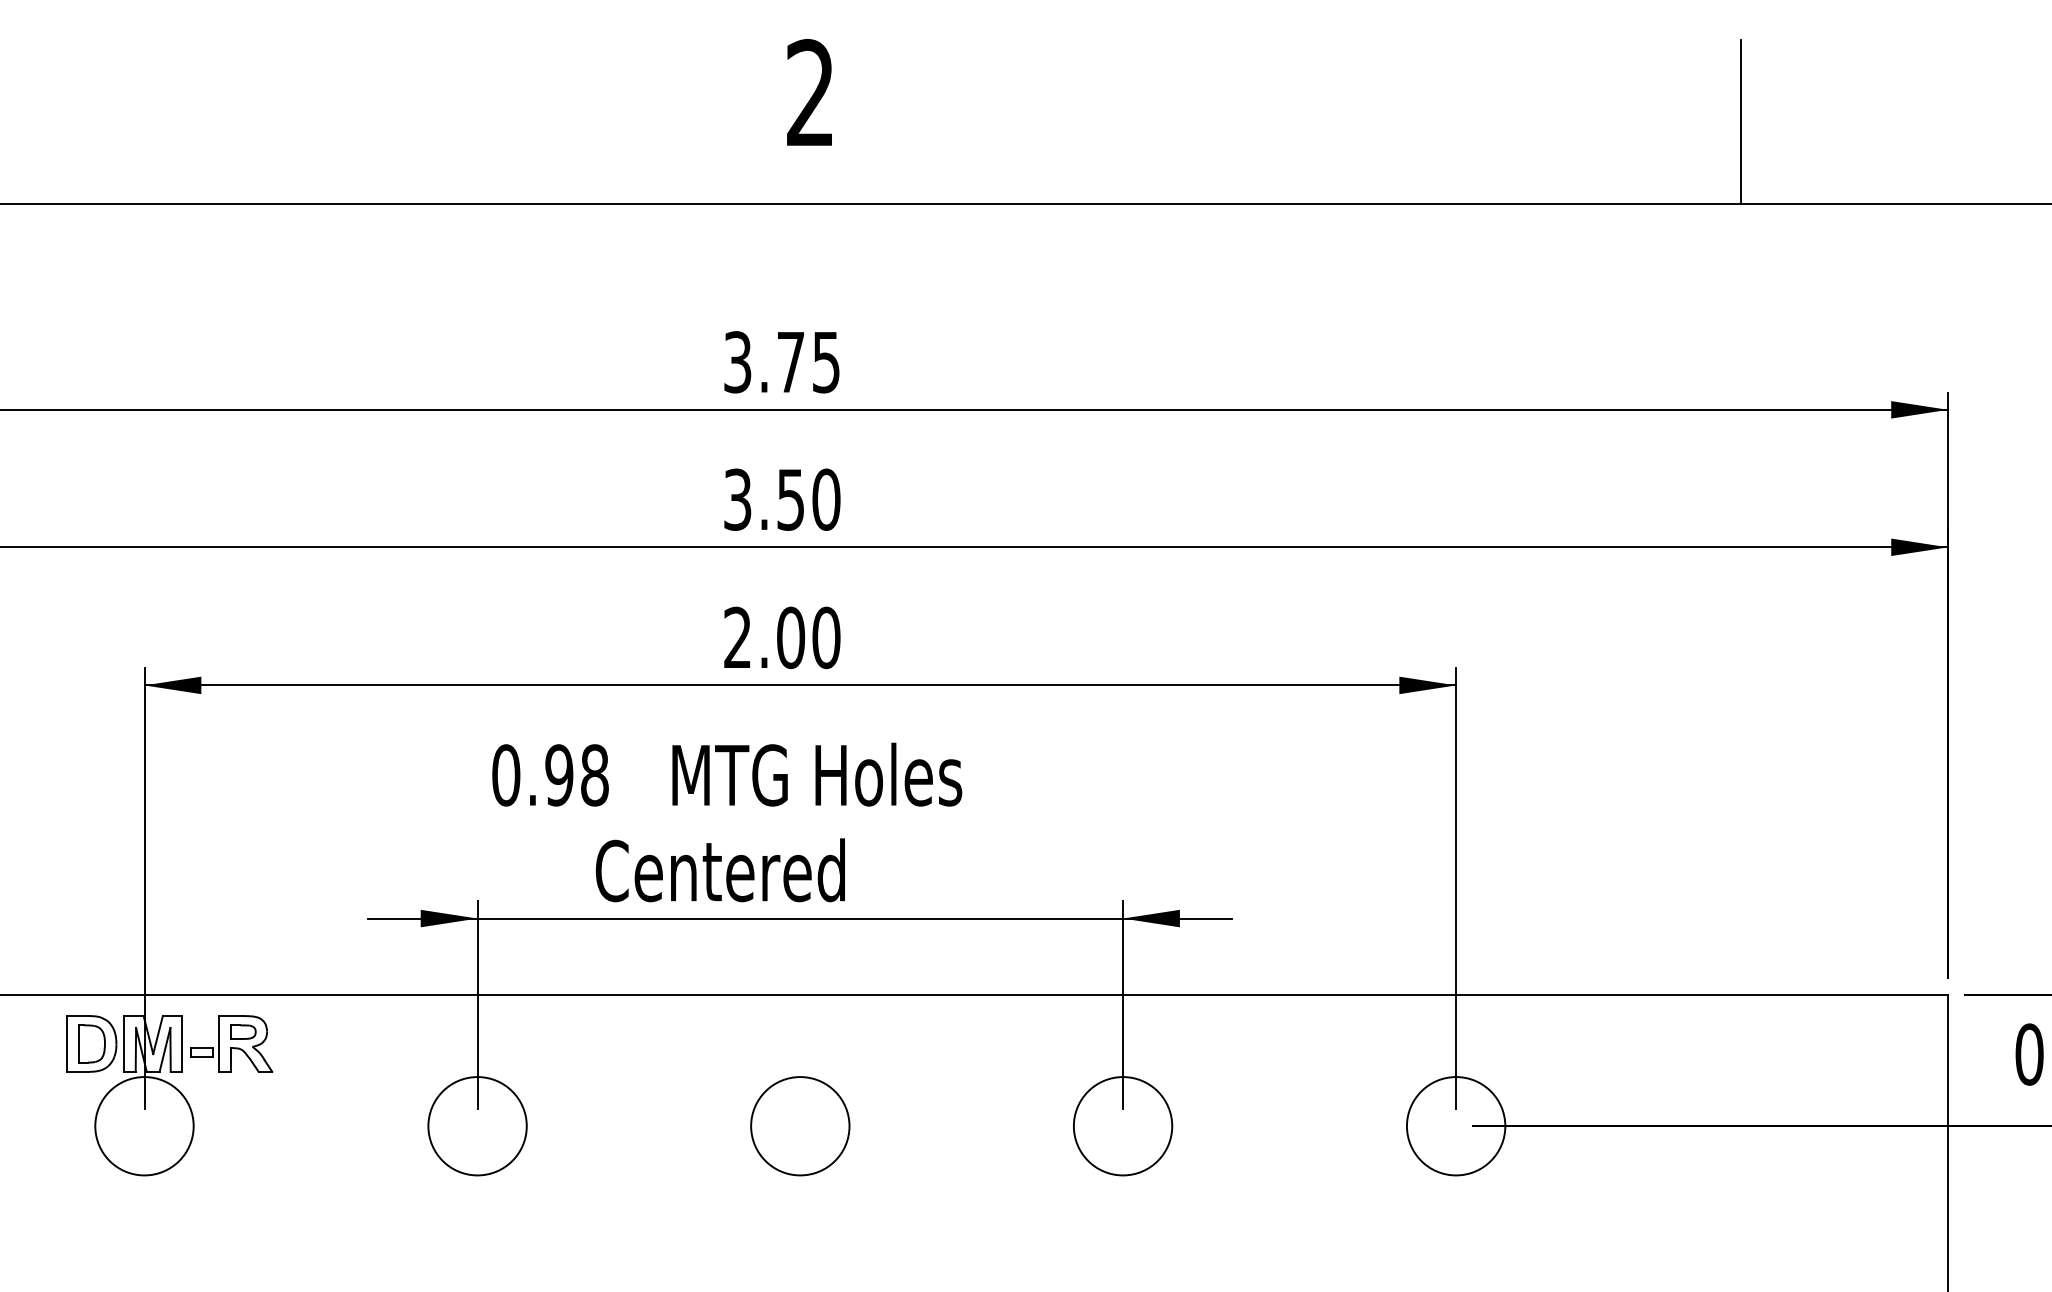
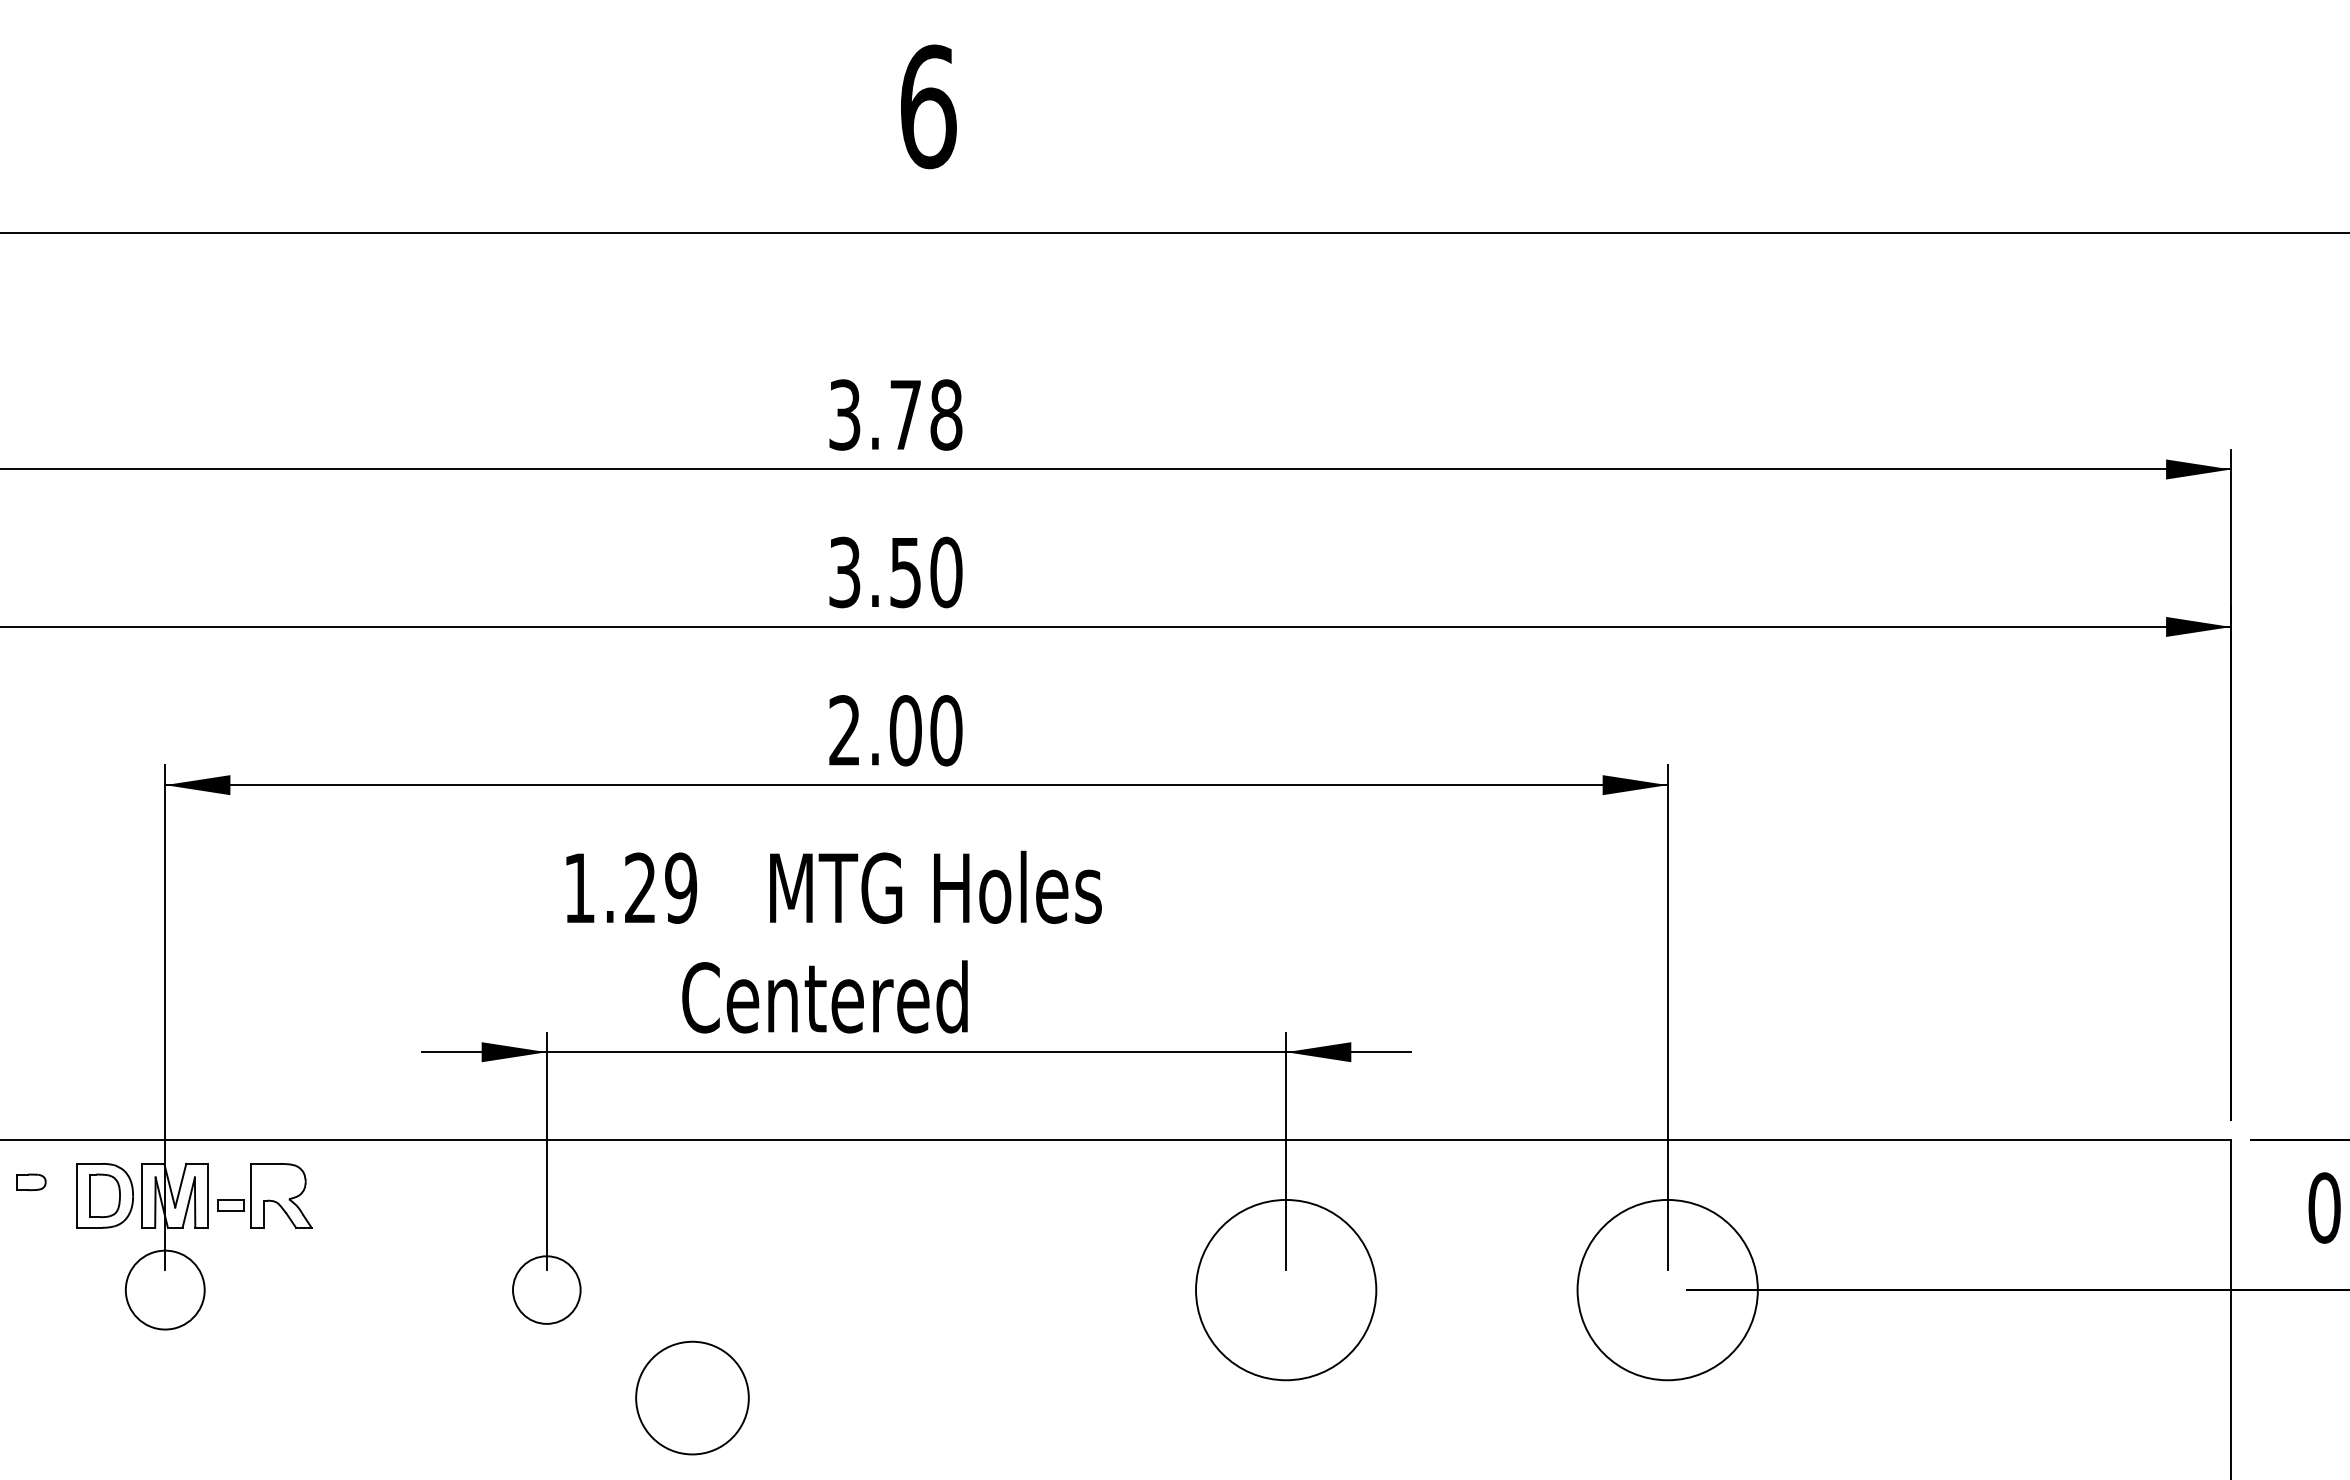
text: (810, 92) -> (928, 106), 2 -> 6
line: (1740, 121) -> (1993, 139), removed
text: (826, 361) -> (946, 414), 3.75 -> 3.78
text: (550, 774) -> (630, 887), 0.98 -> 1.29
part: (243, 1032) -> (31, 1182), moved
circle: (143, 1125) -> (164, 1289), size x0.7
circle: (477, 1125) -> (546, 1289), size x0.6
circle: (800, 1125) -> (692, 1397), moved
circle: (1122, 1125) -> (1285, 1289), size x1.6
circle: (1455, 1125) -> (1667, 1289), size x1.6

